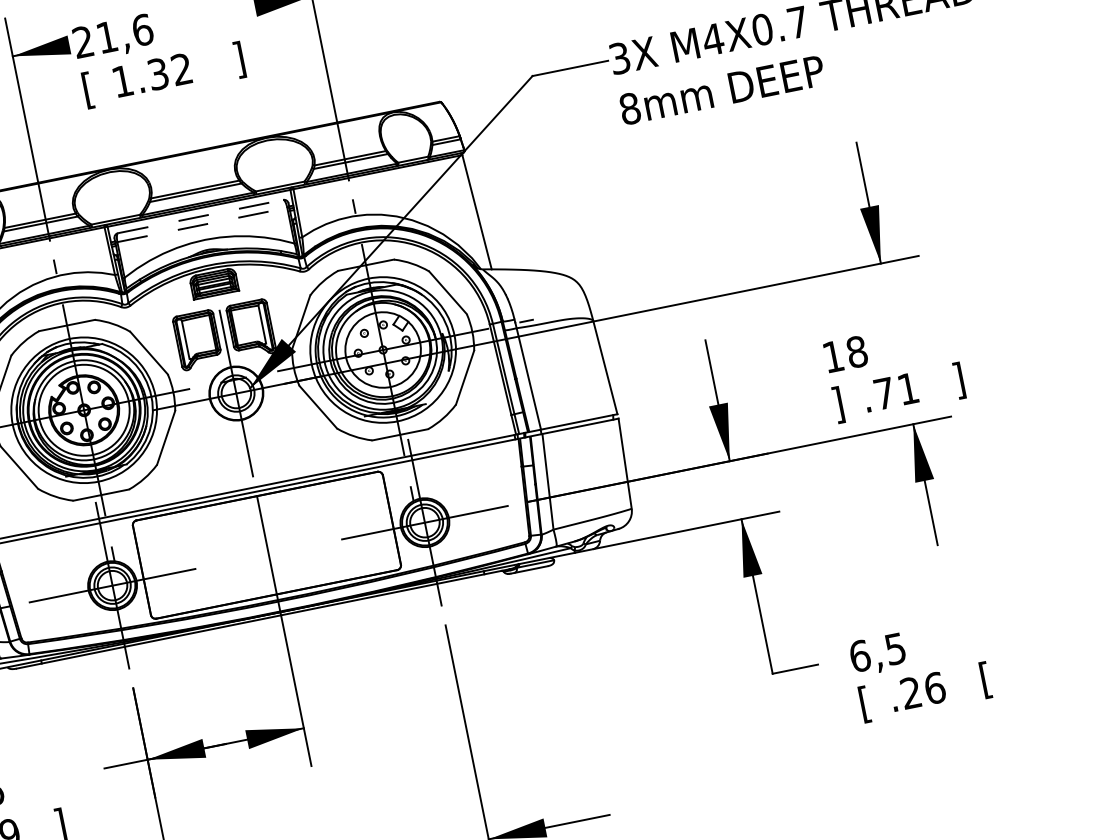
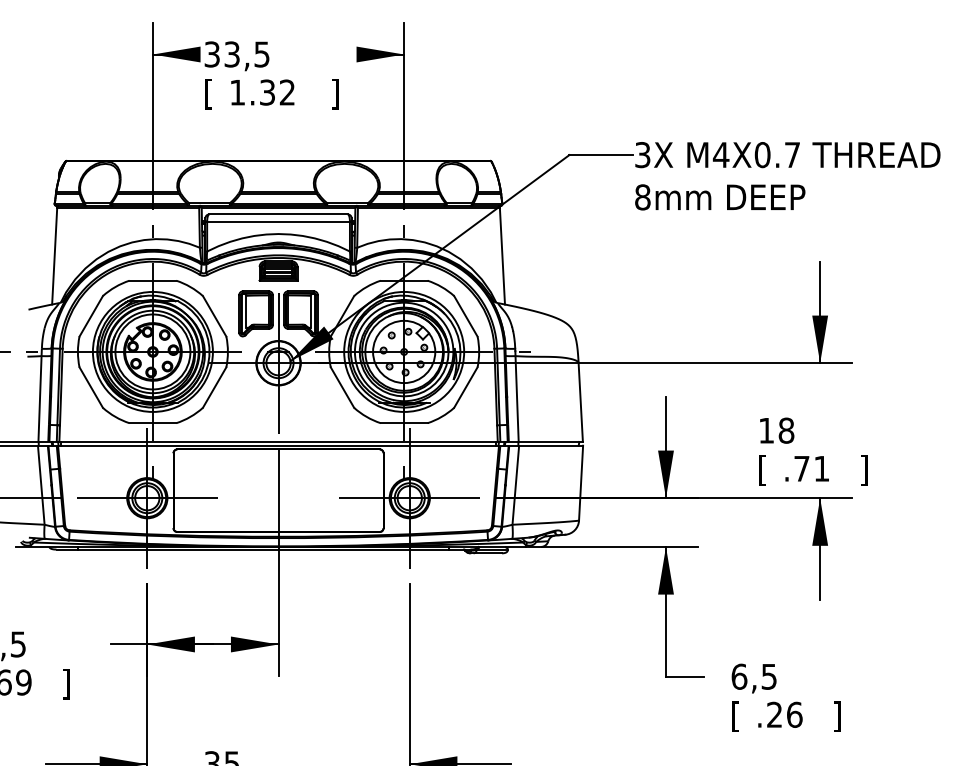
text: (113, 36) -> (237, 54), 21,6 -> 33,5
line: (201, 216) -> (279, 214), dashed -> solid
line: (203, 224) -> (279, 221), dashed -> solid
text: (838, 405) -> (762, 470), ] -> [
text: (986, 679) -> (837, 716), [ -> ]

